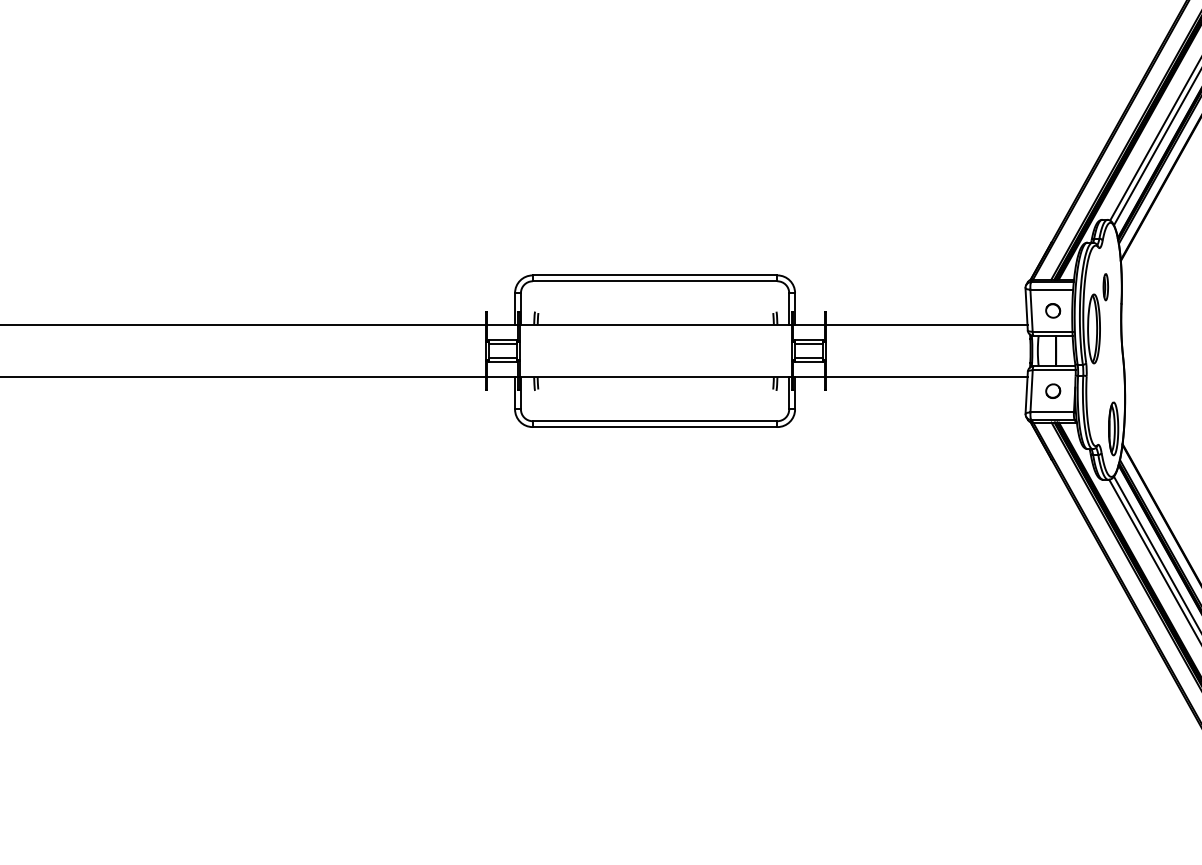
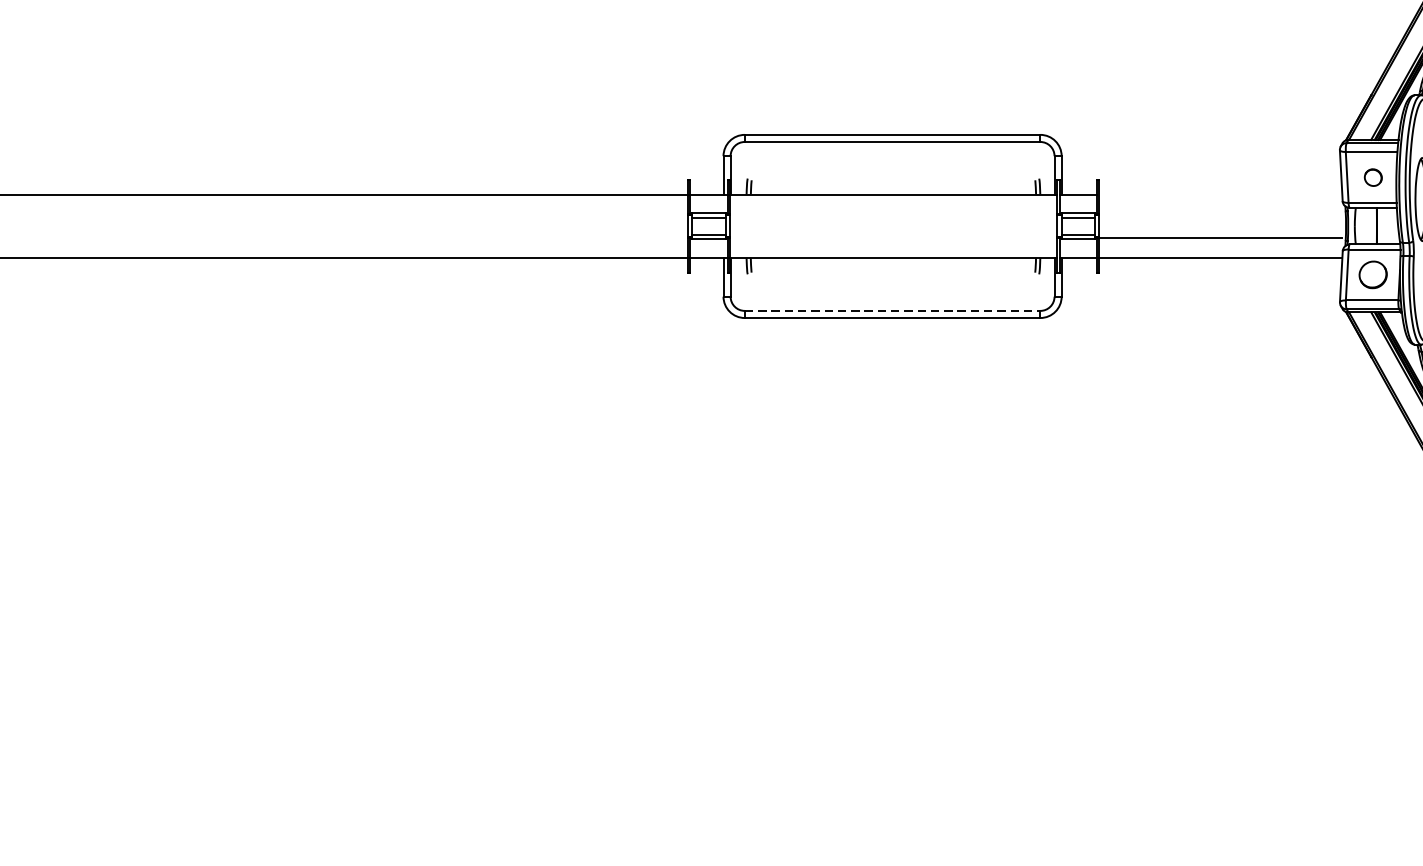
line: (926, 324) -> (1220, 237), moved
part: (1053, 390) -> (1373, 273), size x1.6
line: (655, 421) -> (893, 311), solid -> dashed

